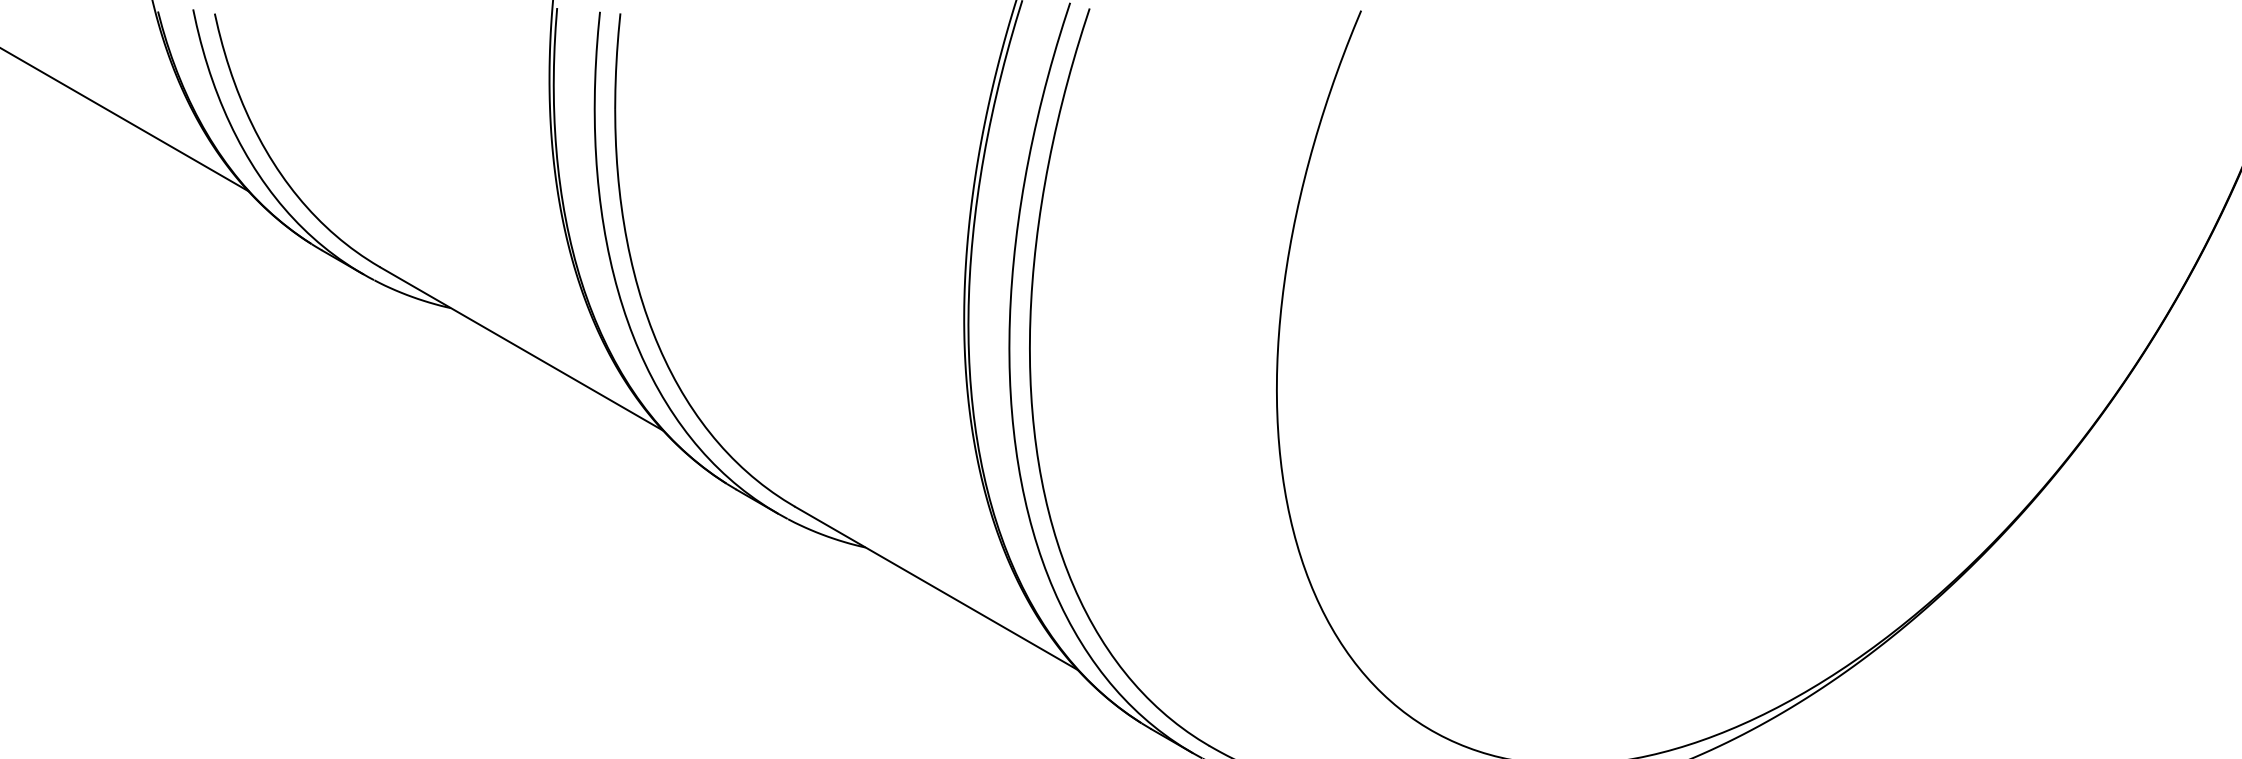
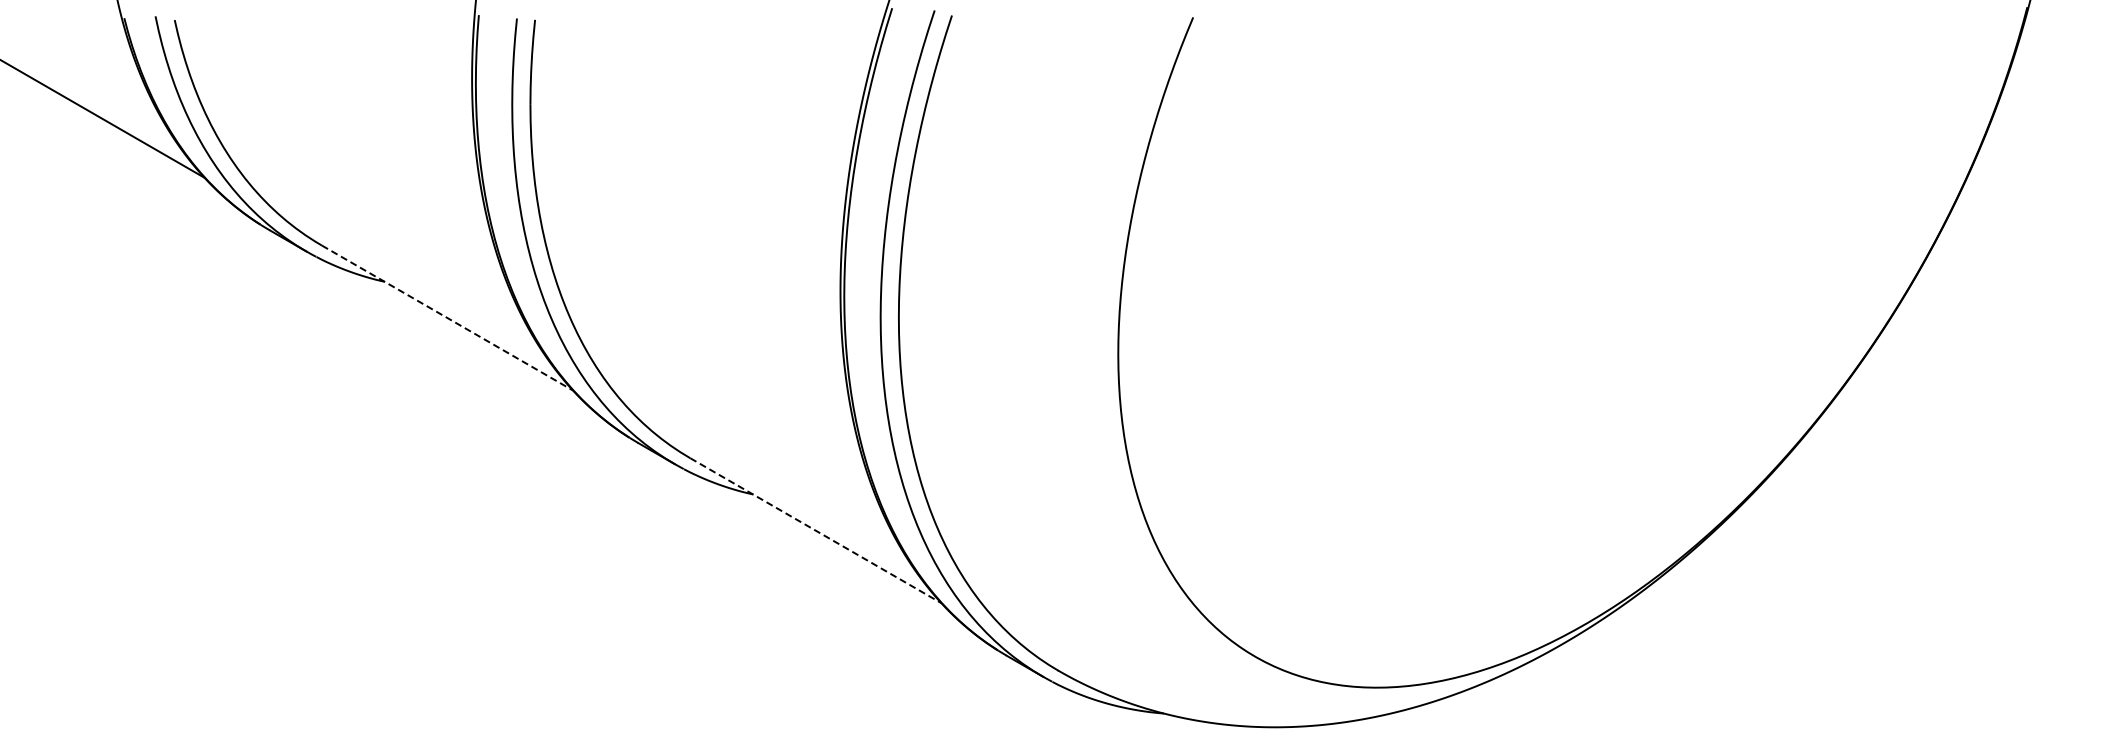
line: (521, 349) -> (447, 318), solid -> dashed
line: (936, 588) -> (815, 530), solid -> dashed

